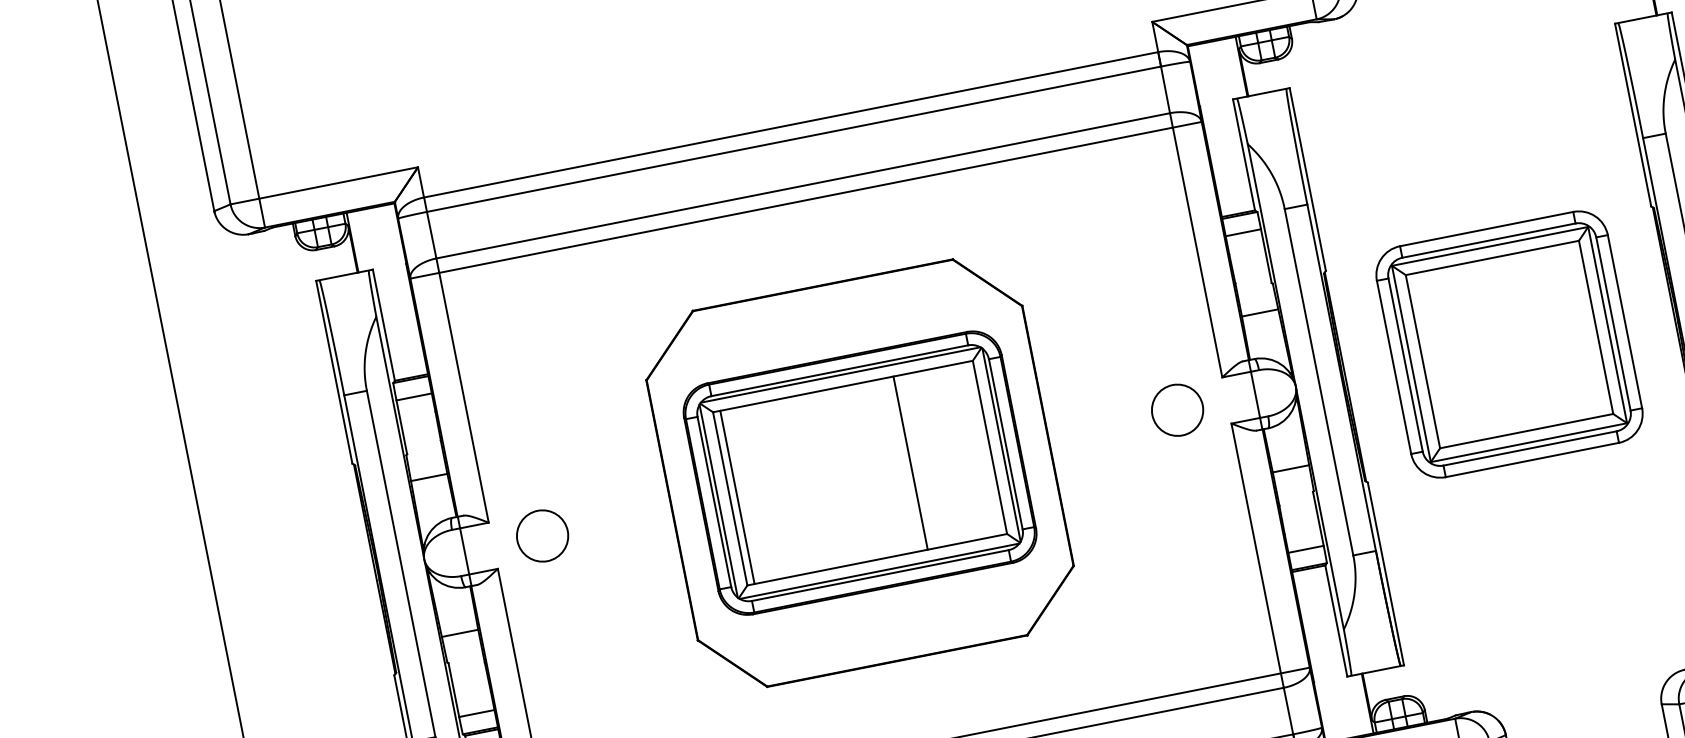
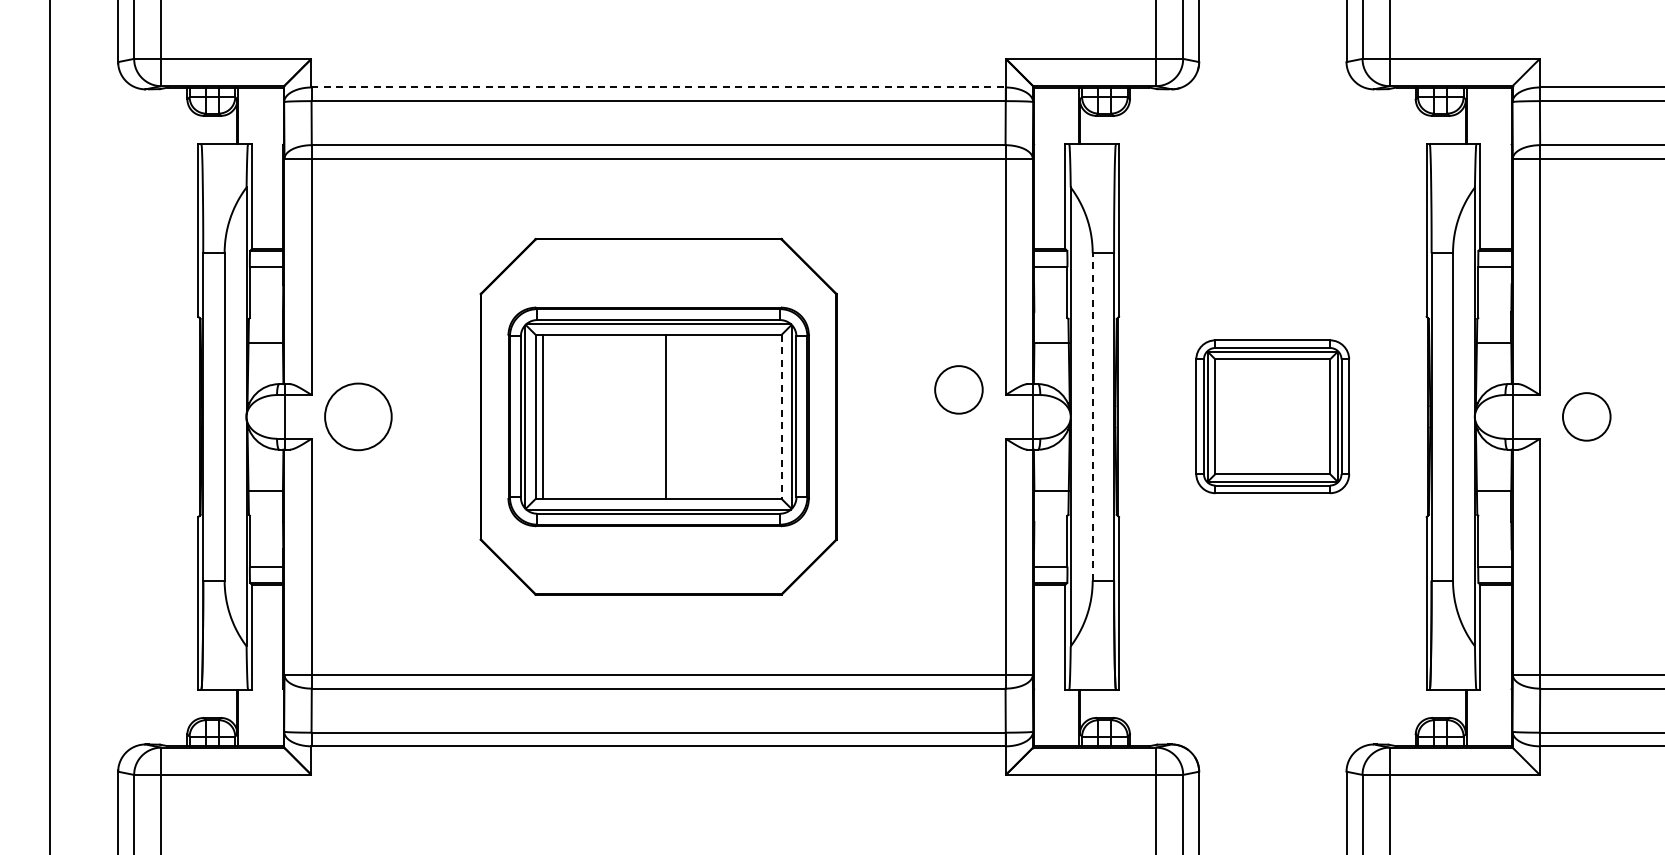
line: (792, 124) -> (659, 87), solid -> dashed
part: (1509, 344) -> (1272, 416), size x0.7
line: (1318, 381) -> (1092, 416), solid -> dashed
circle: (1177, 409) -> (958, 389), moved
line: (989, 446) -> (781, 416), solid -> dashed
line: (910, 462) -> (666, 416), moved
circle: (542, 535) -> (358, 416), size x1.4

